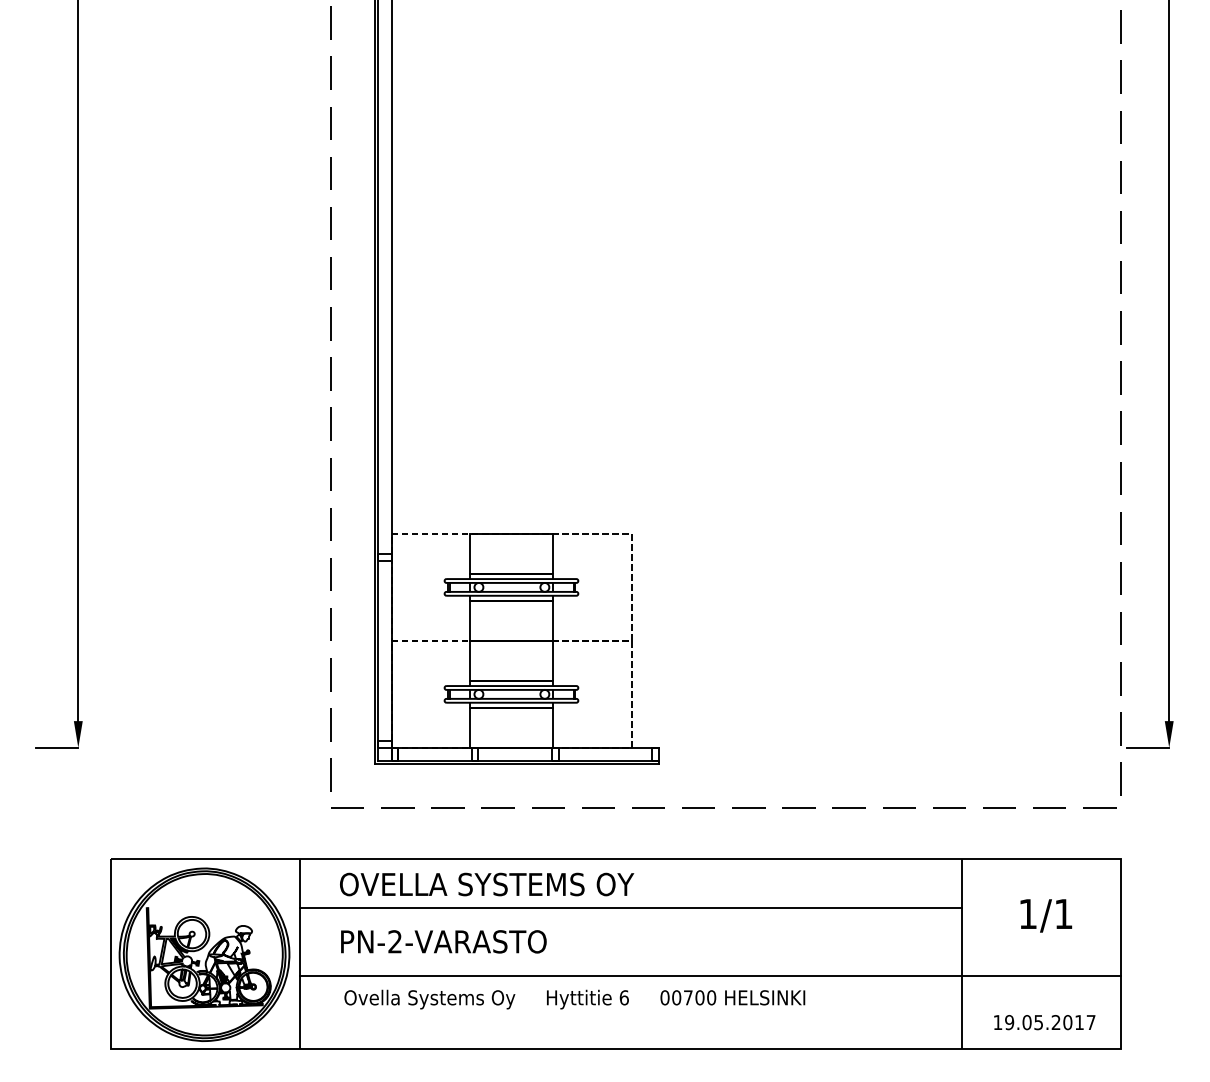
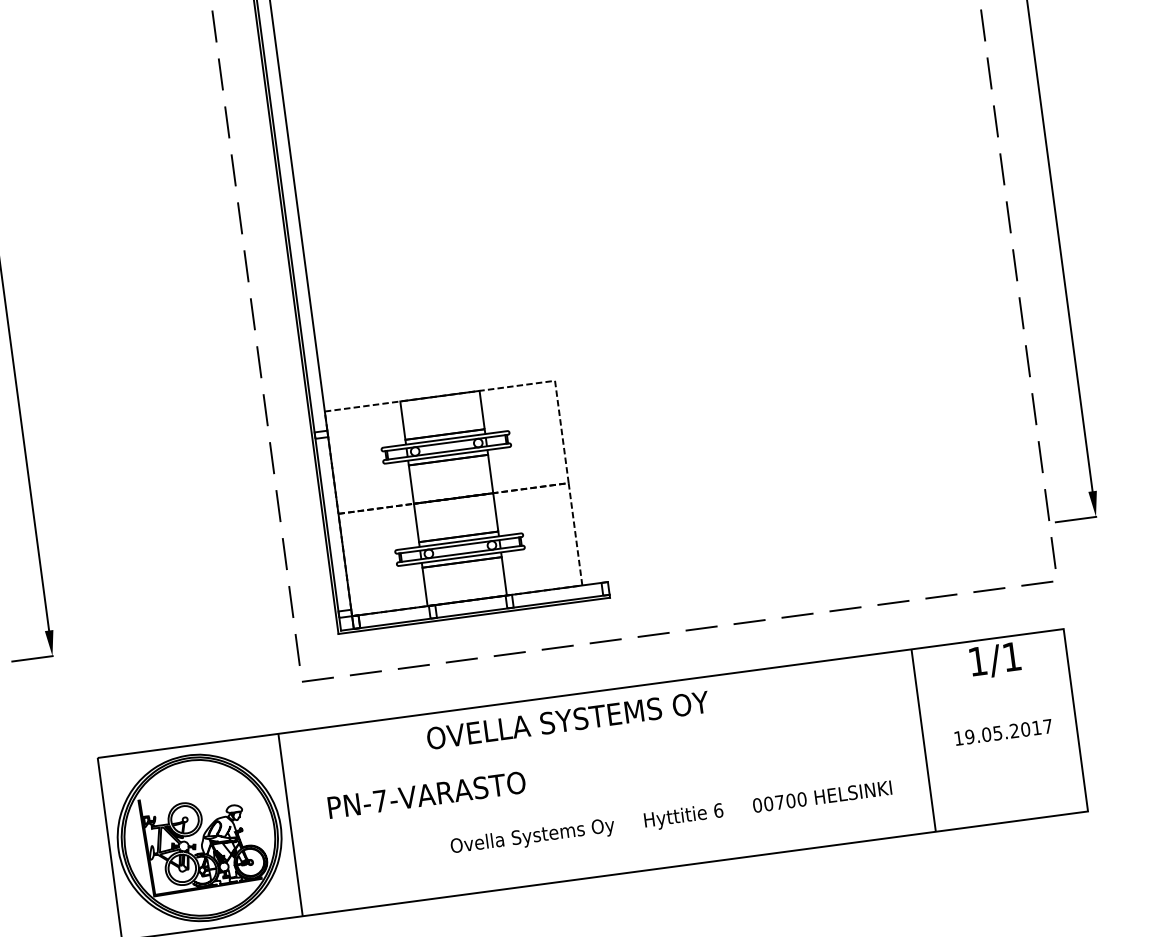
text: (487, 884) -> (568, 720), moved
line: (630, 907) -> (601, 738), removed
text: (1046, 915) -> (995, 660), moved
text: (394, 941) -> (379, 801), PN-2-VARASTO -> PN-7-VARASTO
line: (709, 976) -> (685, 794), removed
text: (574, 999) -> (671, 818), moved
text: (1044, 1022) -> (1003, 732), moved

